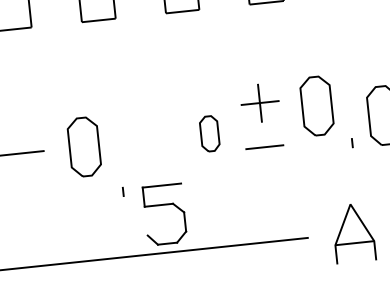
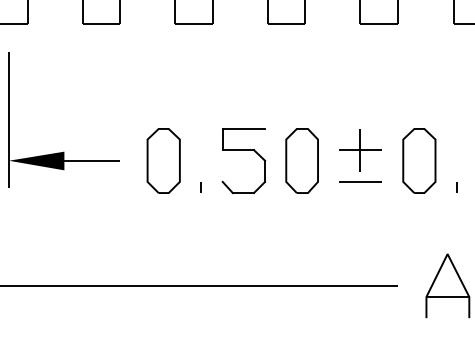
part: (260, 103) -> (360, 150), moved
part: (317, 105) -> (419, 160), moved
part: (209, 133) -> (301, 160), size x1.67
line: (122, 192) -> (200, 187), moved
part: (163, 205) -> (243, 150), moved

